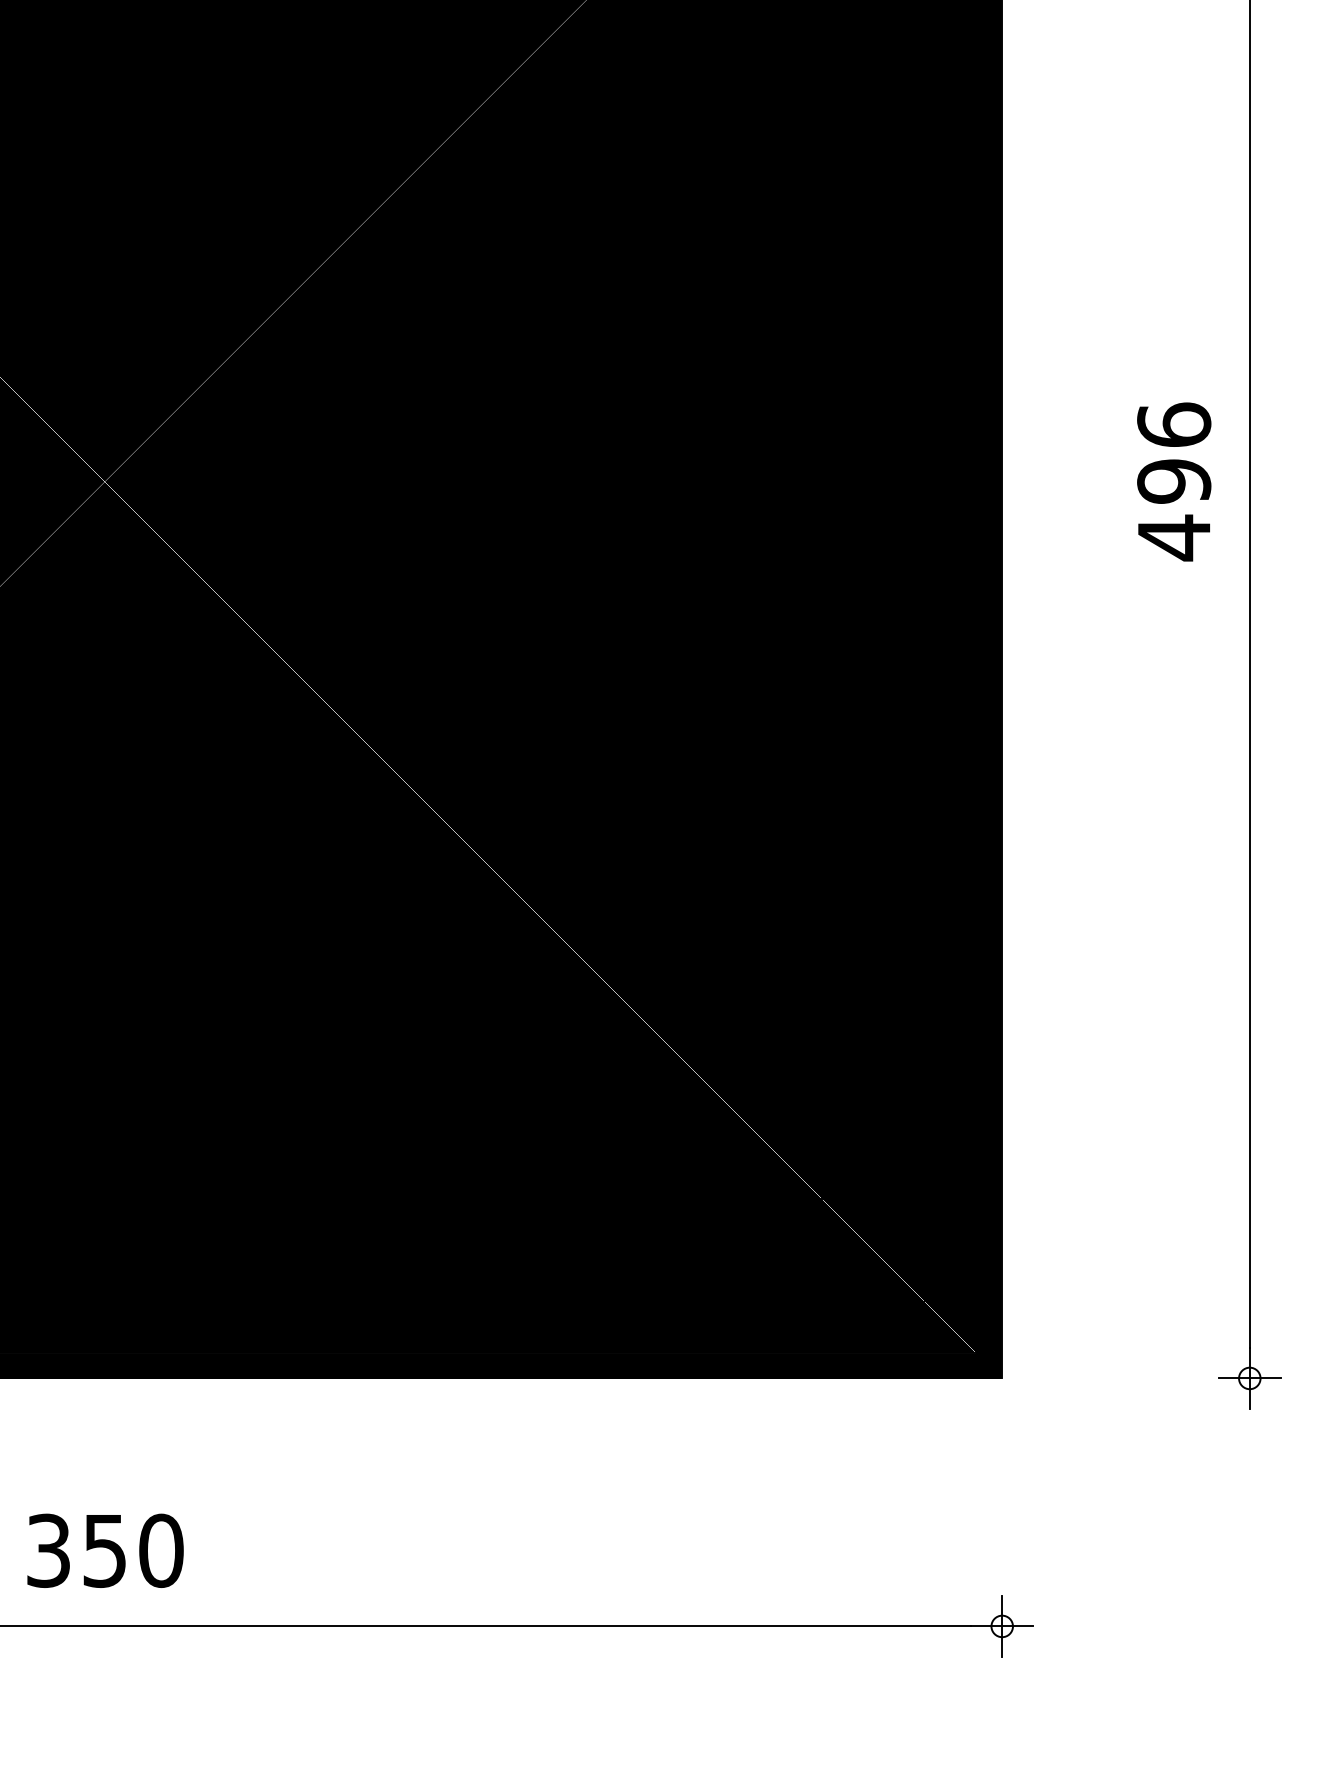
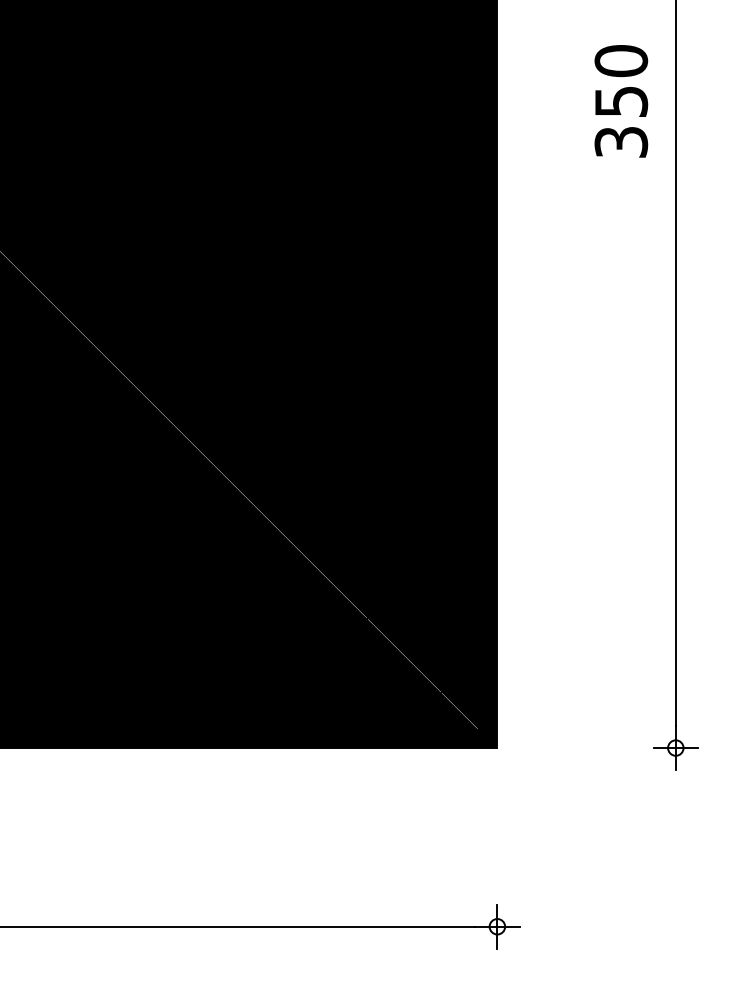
text: (1174, 481) -> (621, 101), 496 -> 350

